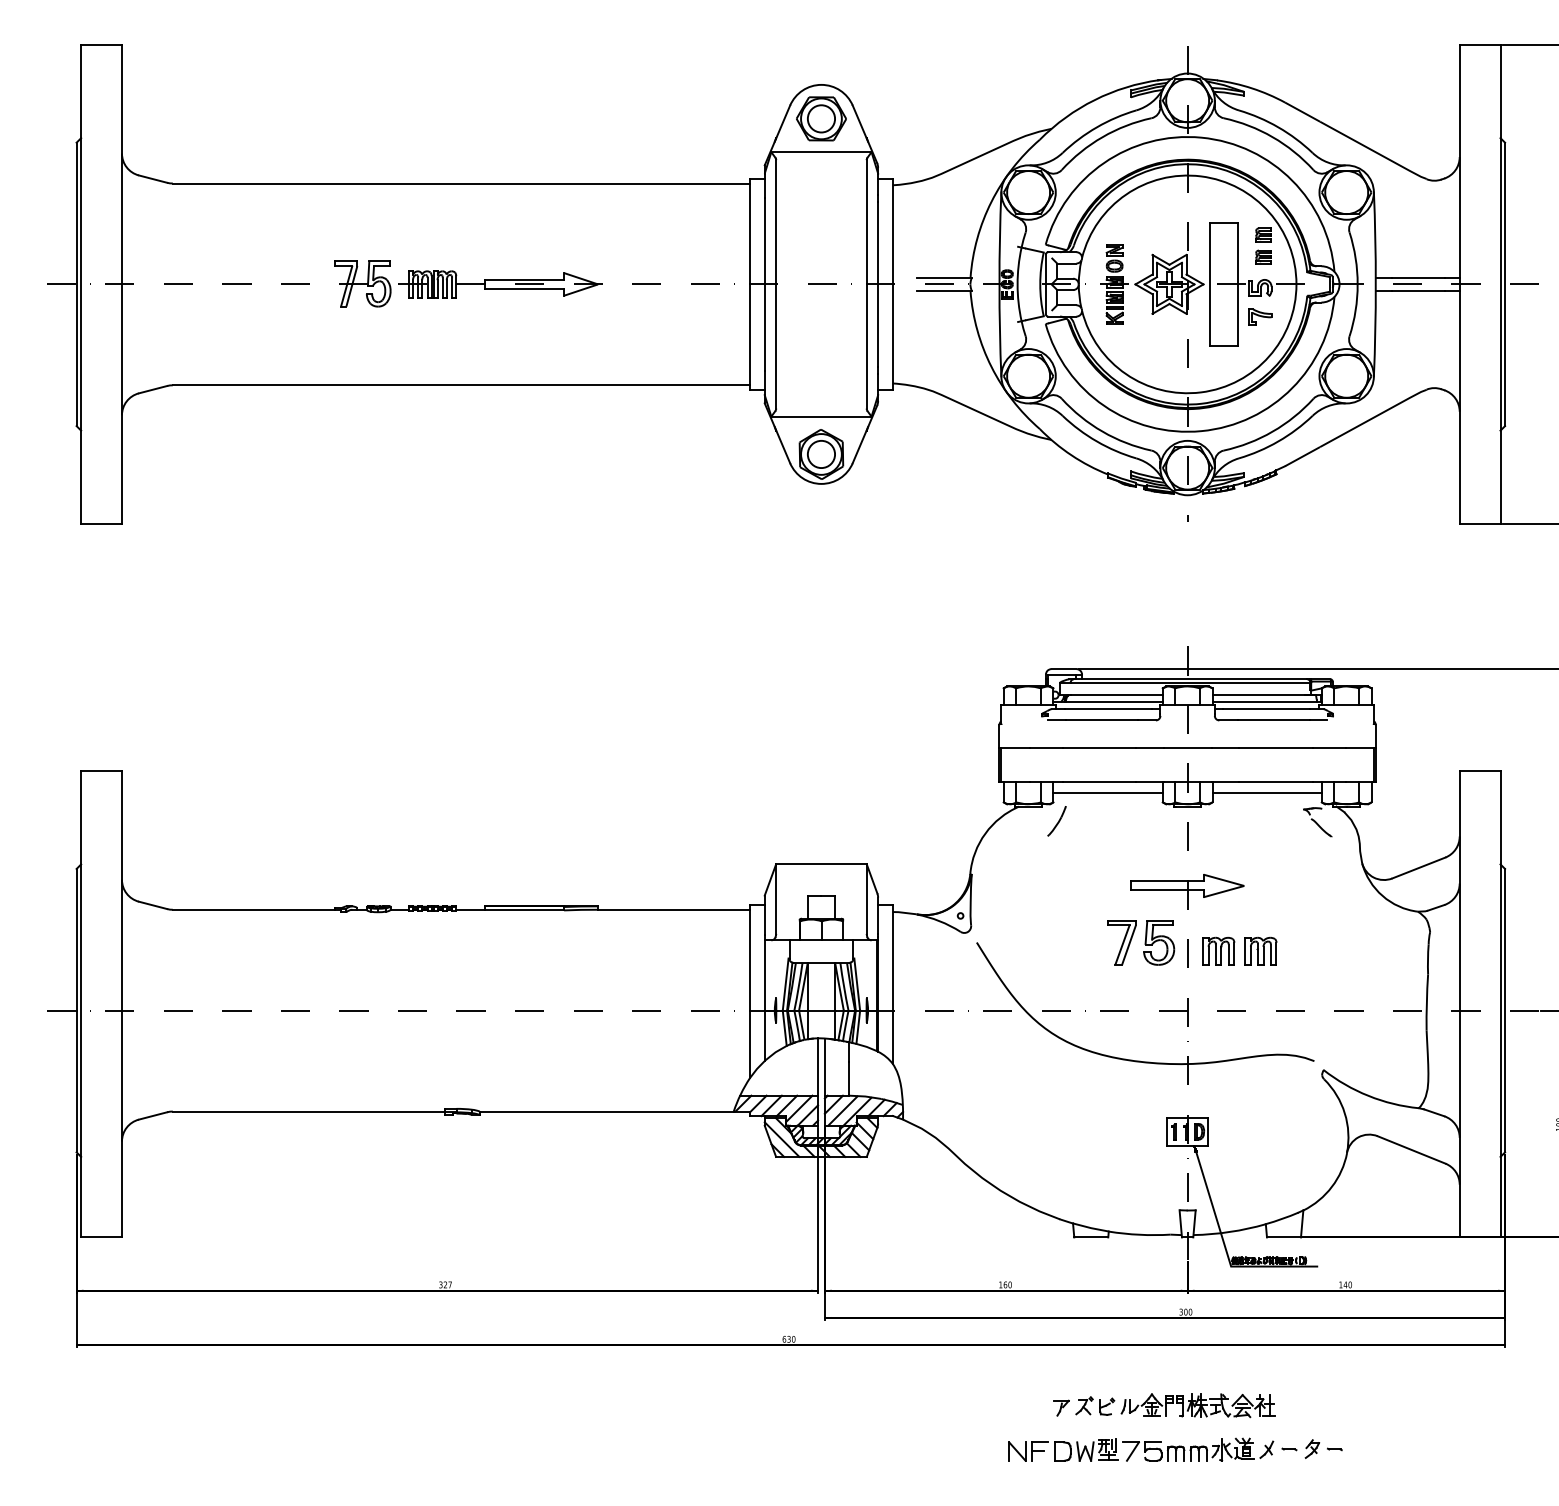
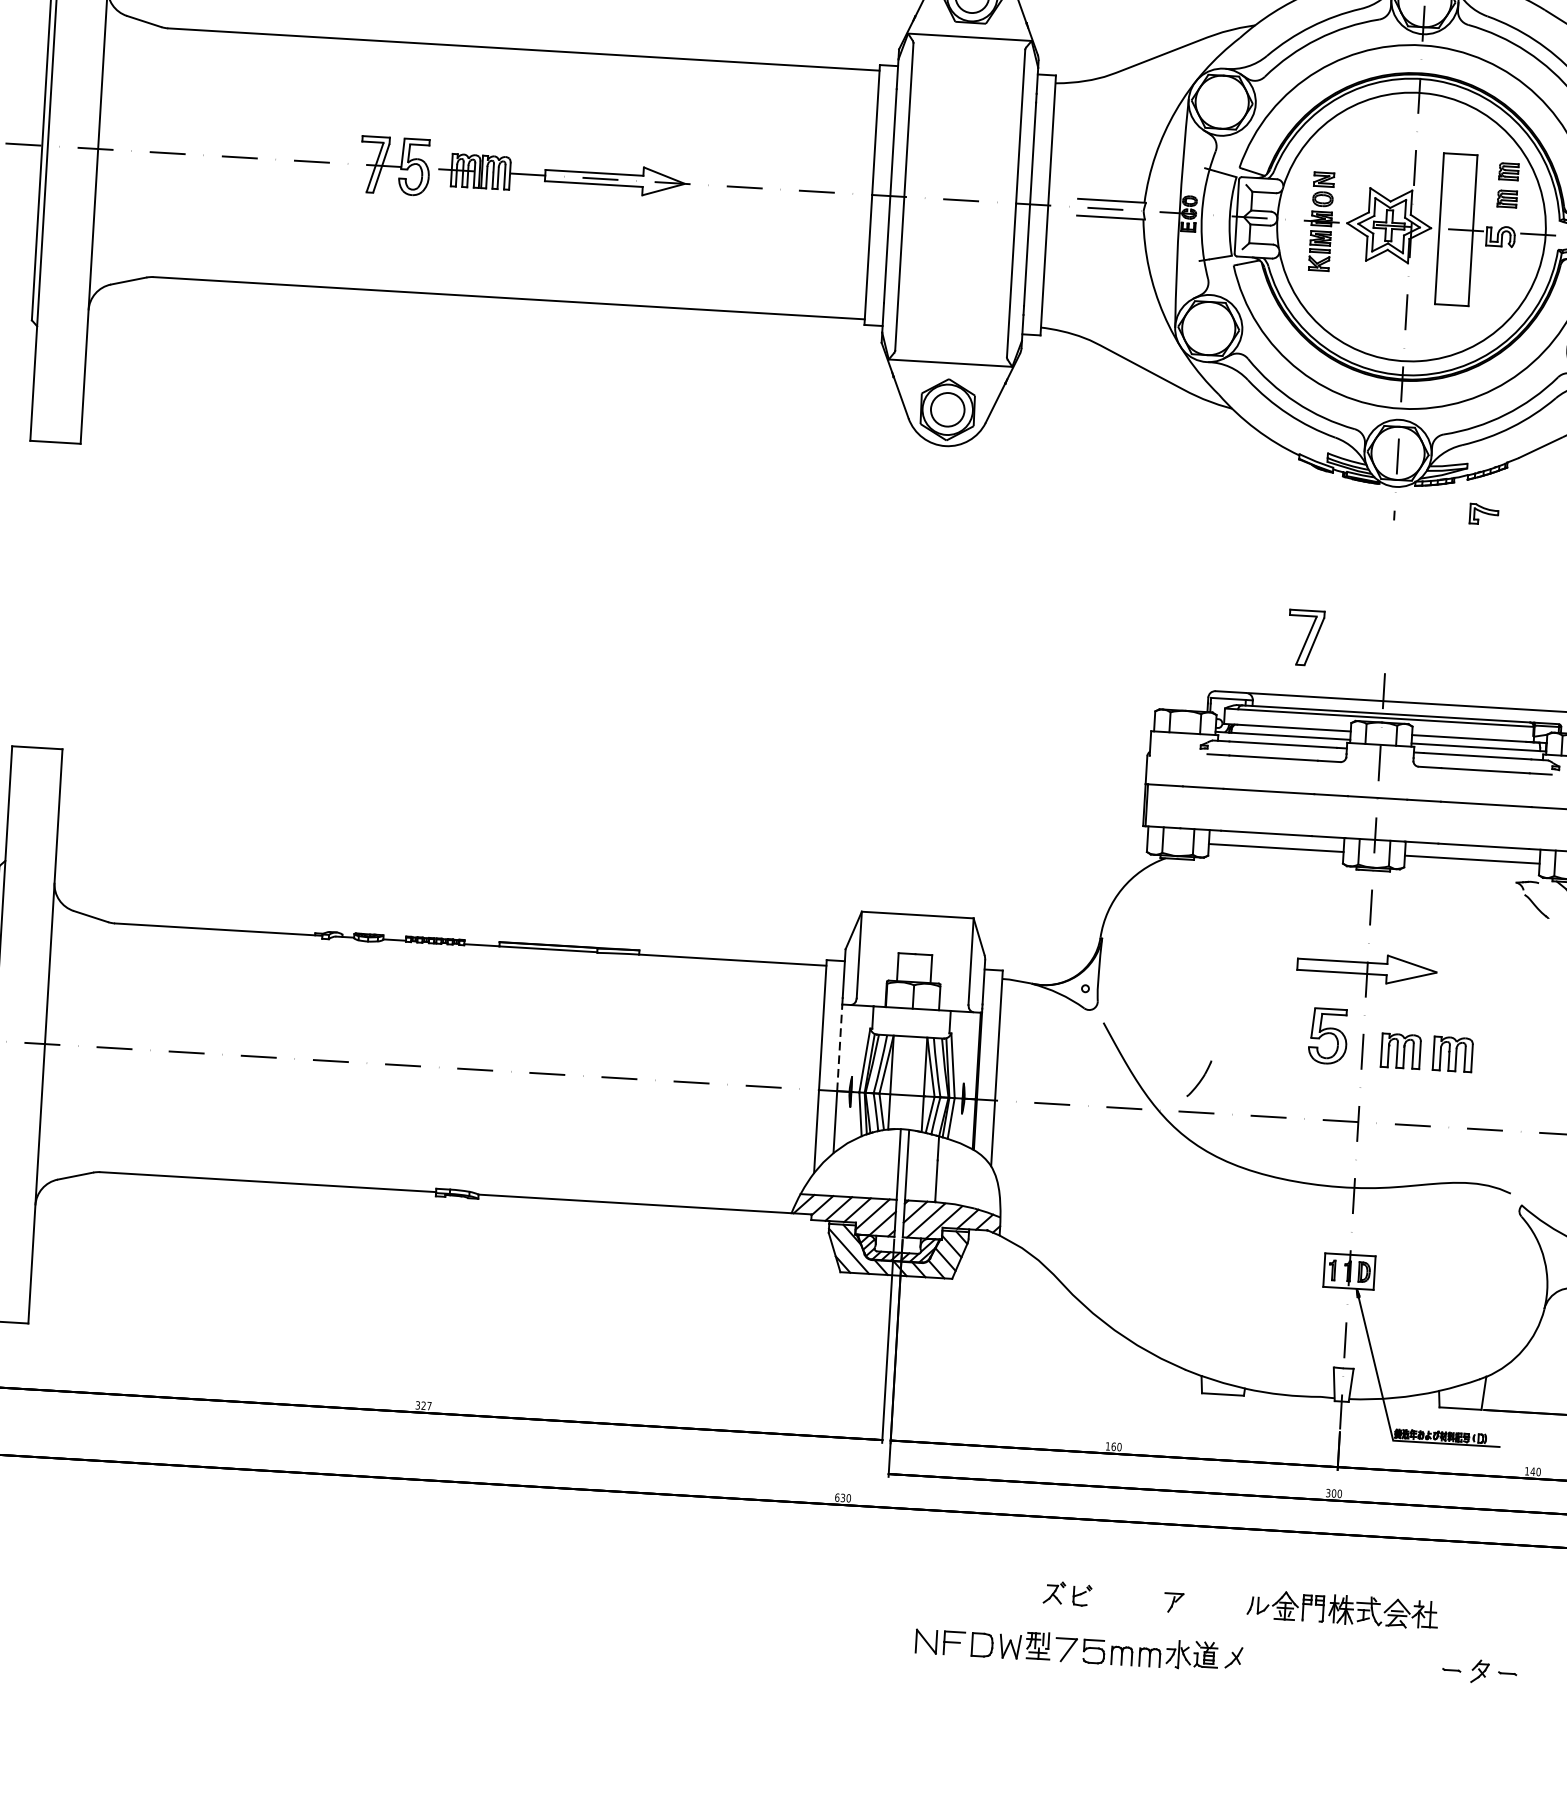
part: (1260, 316) -> (1484, 513), moved
part: (1056, 821) -> (1198, 1079), moved
part: (1121, 942) -> (1305, 637), moved
line: (764, 975) -> (839, 1047), solid -> dashed
part: (1095, 1405) -> (1067, 1593), moved
part: (1141, 1449) -> (1079, 1648), moved

